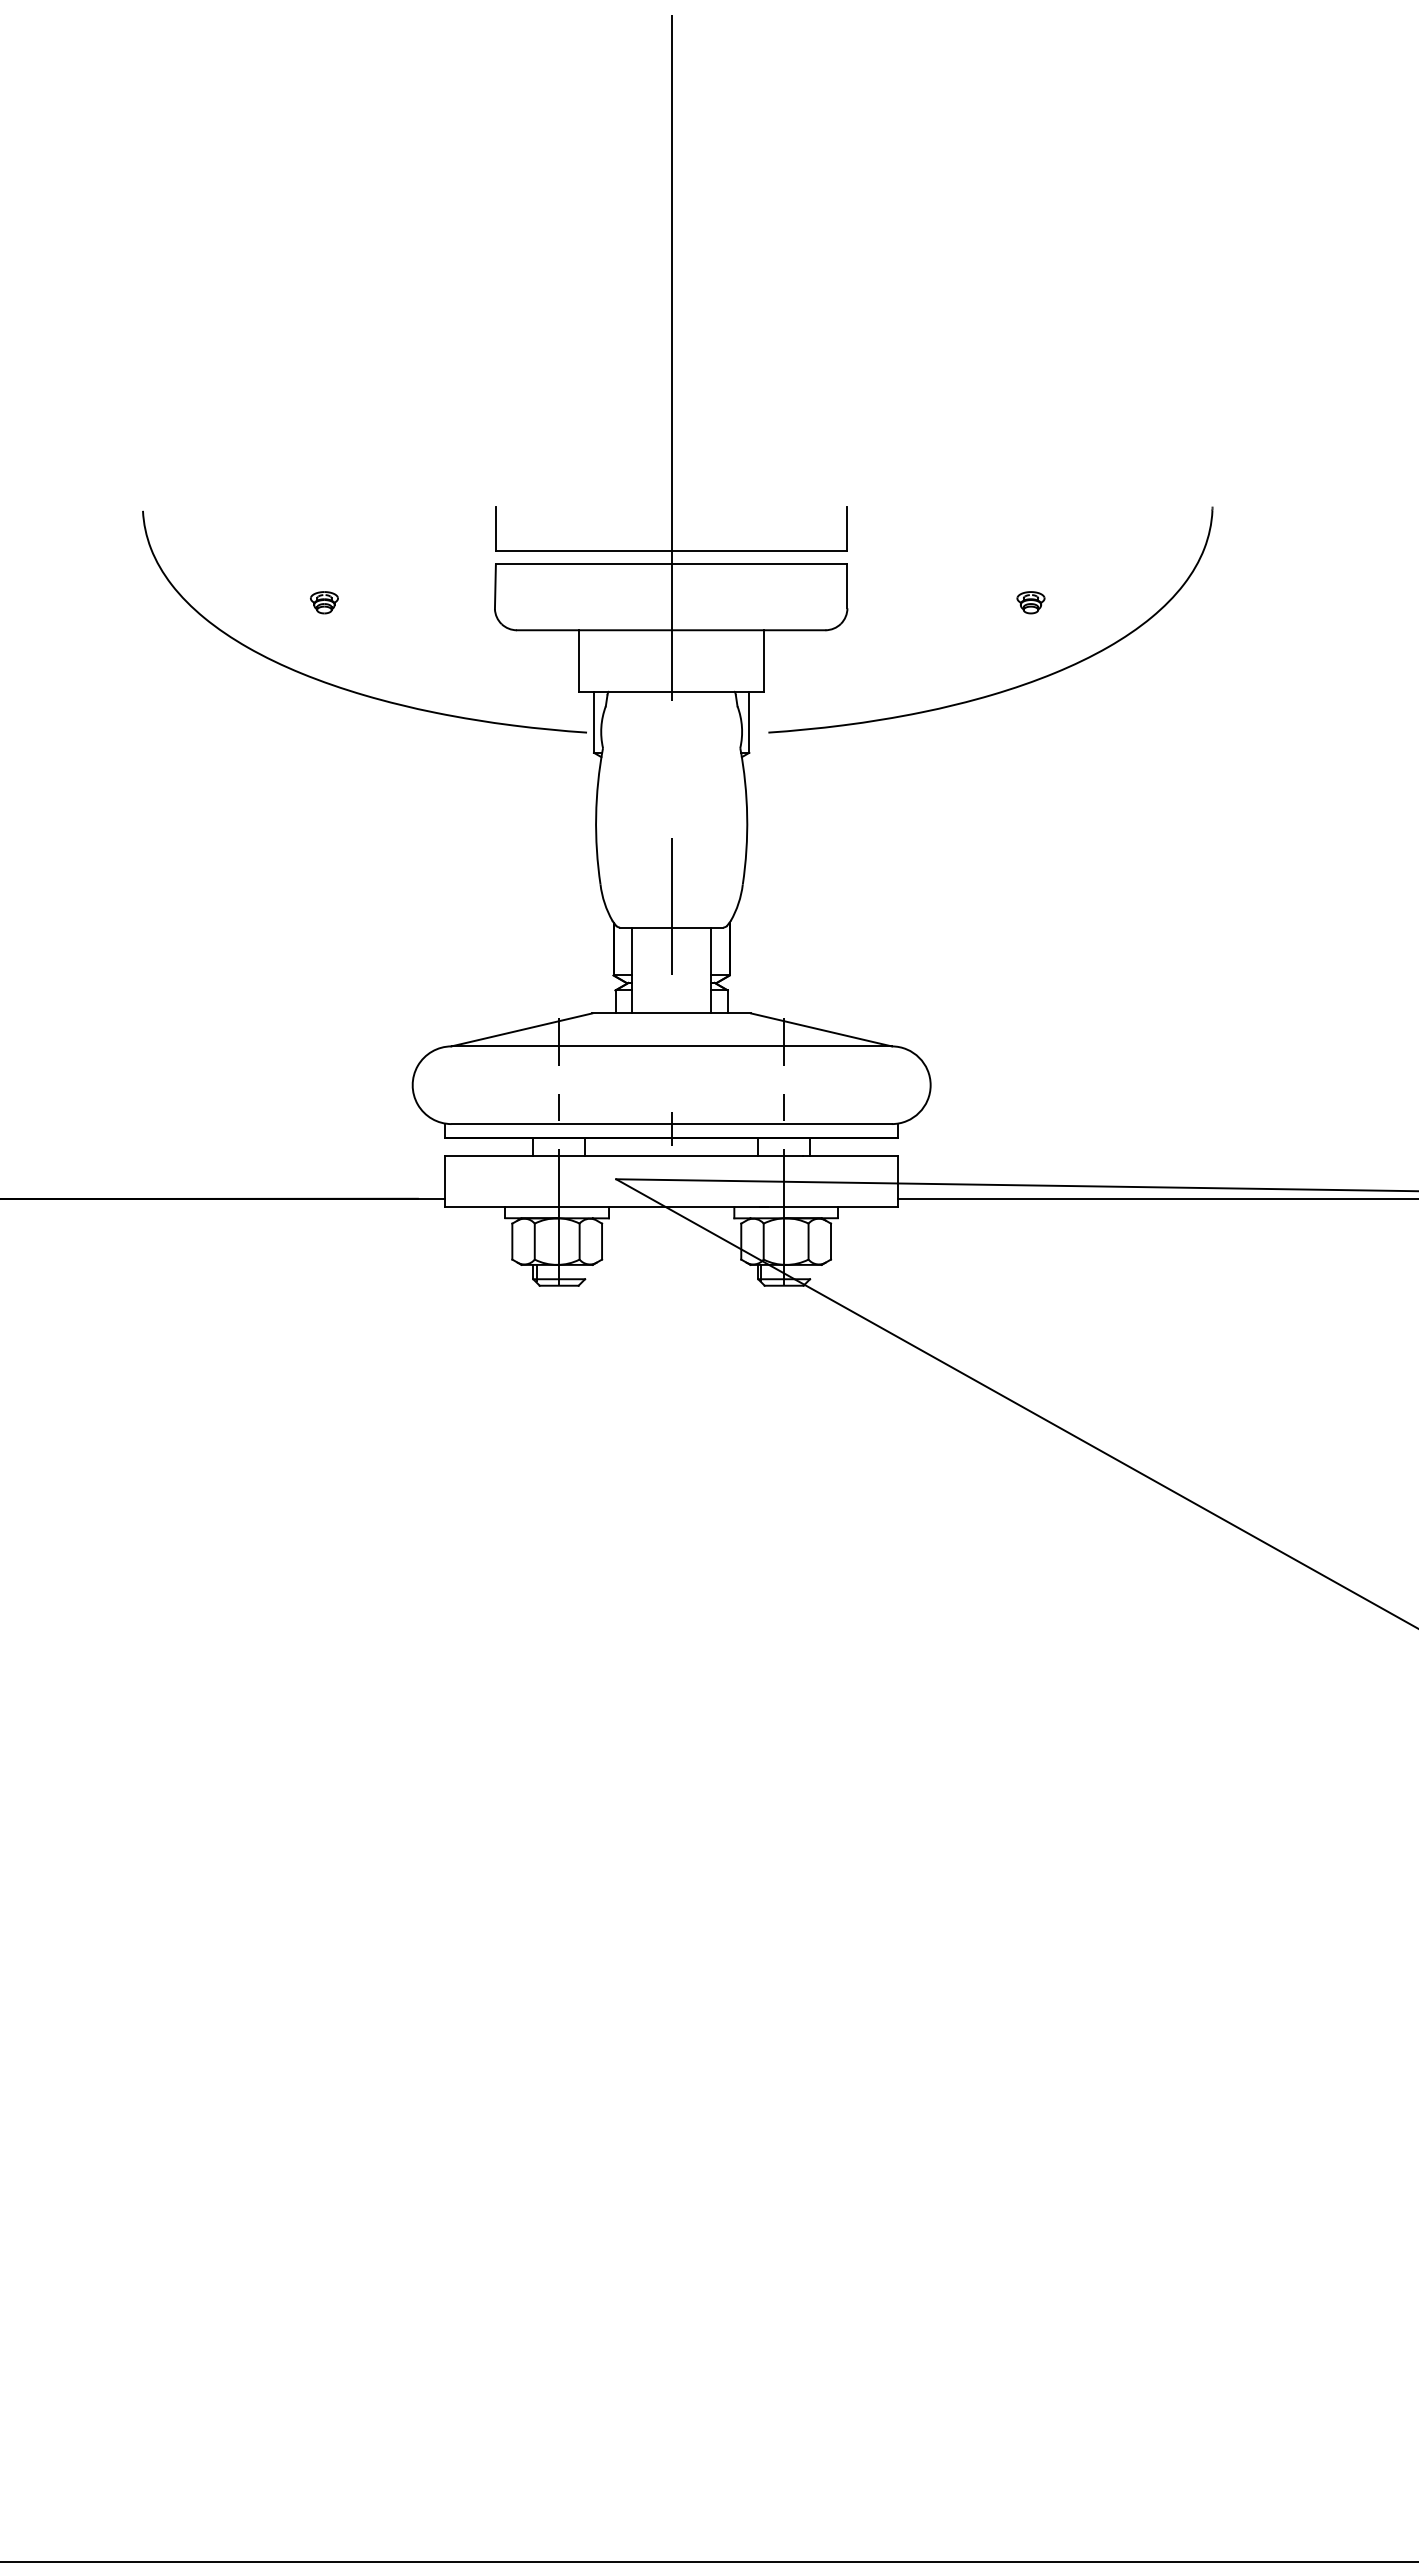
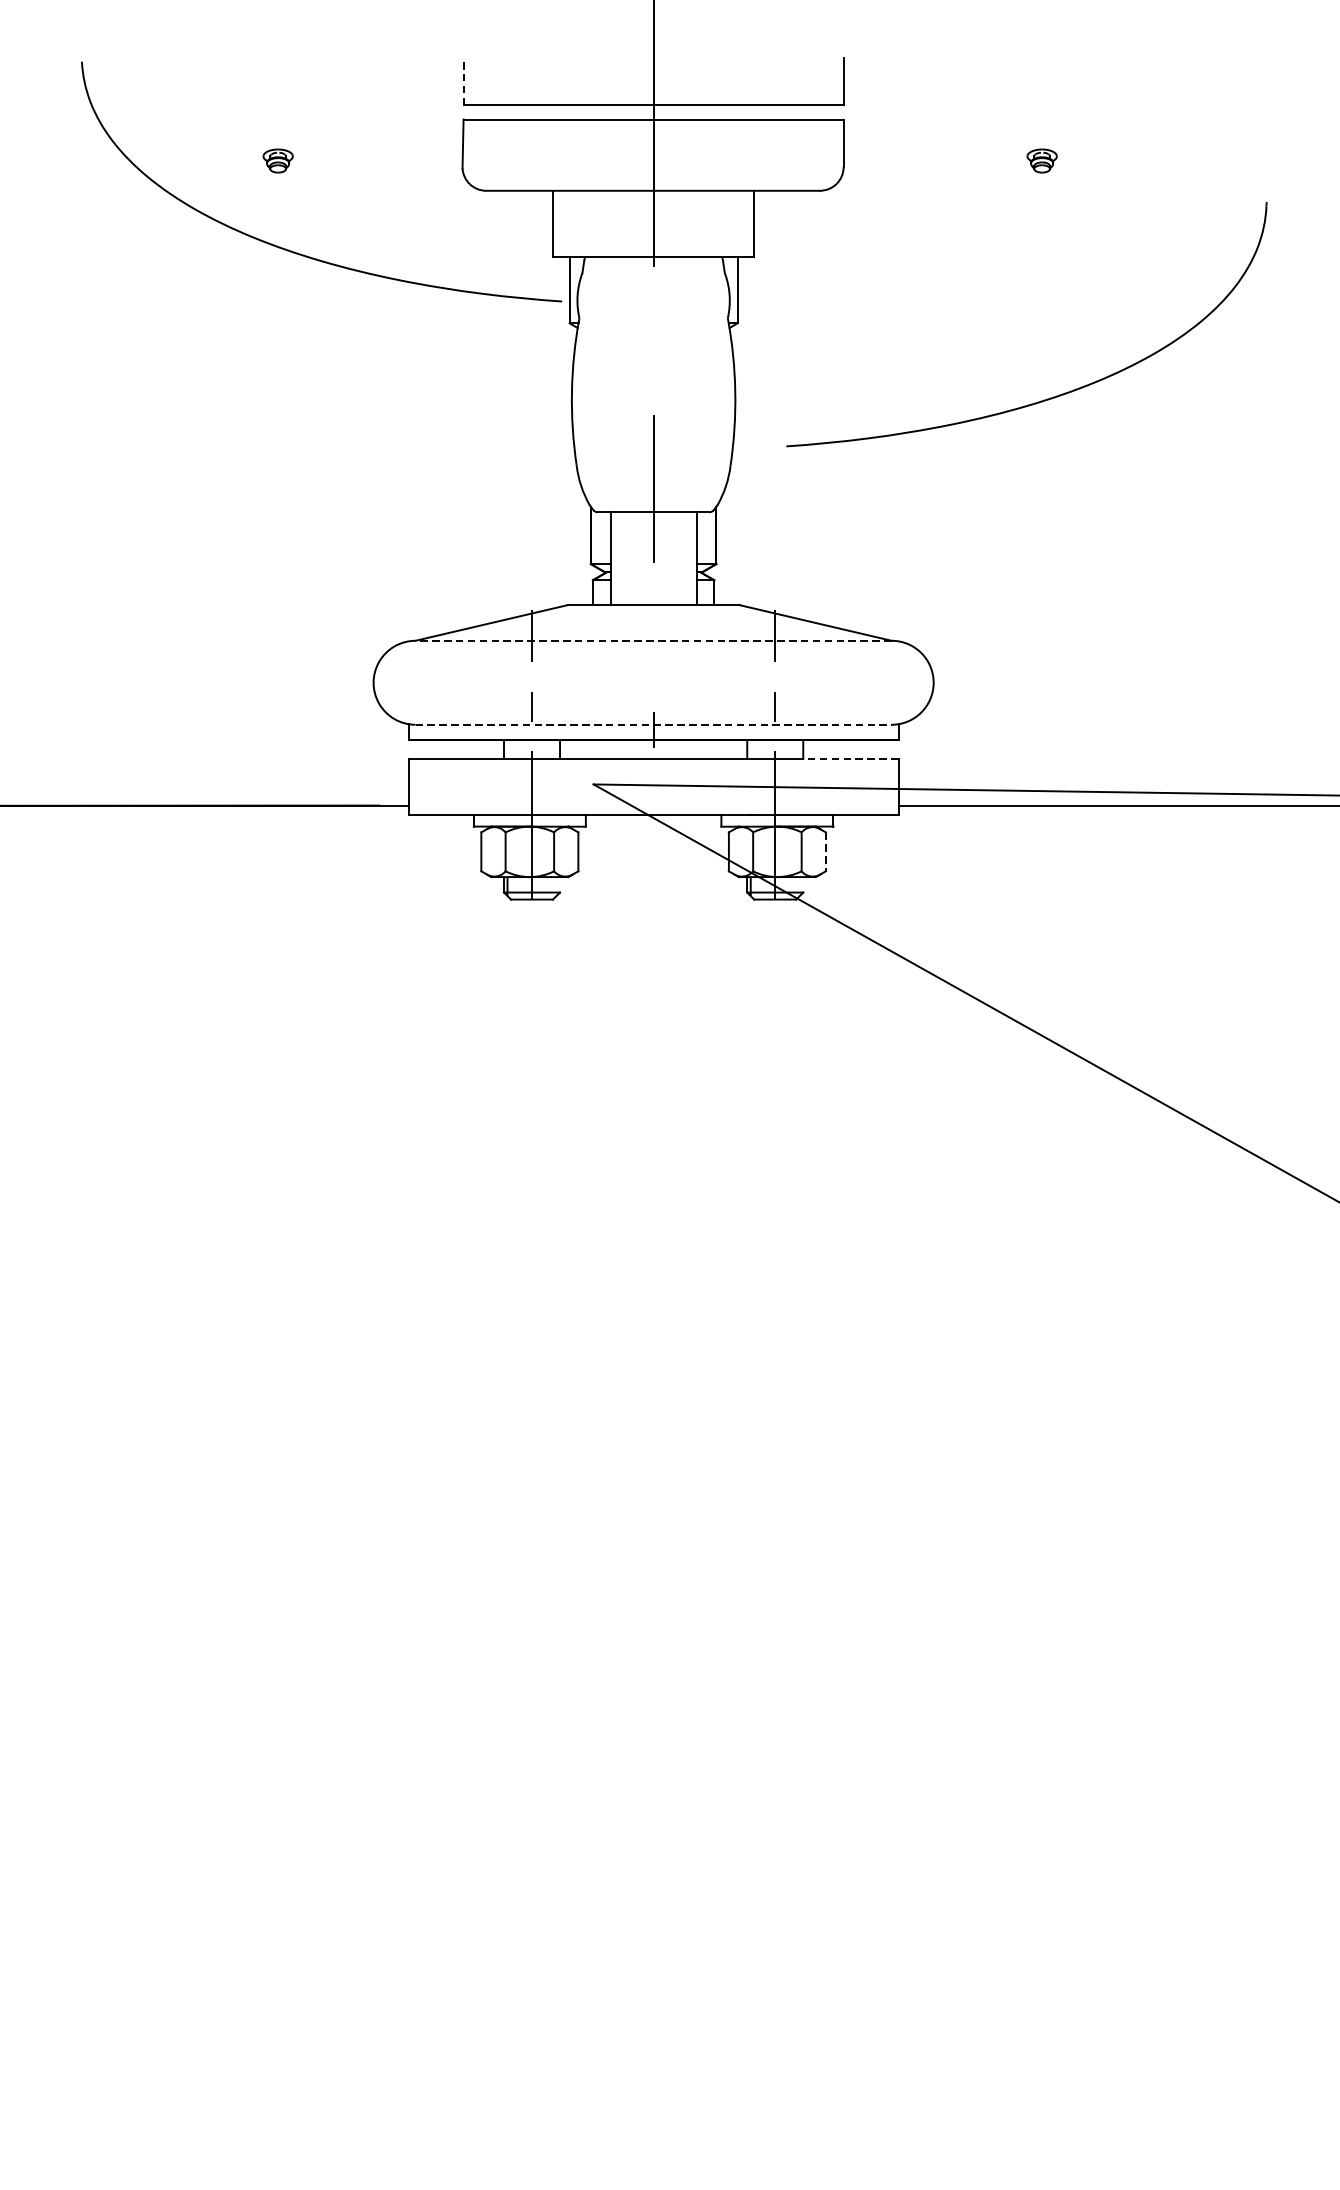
line: (495, 529) -> (463, 81), solid -> dashed
part: (1008, 688) -> (1045, 398), moved
line: (671, 1046) -> (653, 640), solid -> dashed
line: (672, 1124) -> (654, 725), solid -> dashed
line: (851, 1155) -> (848, 758), solid -> dashed
line: (830, 1241) -> (825, 851), solid -> dashed

